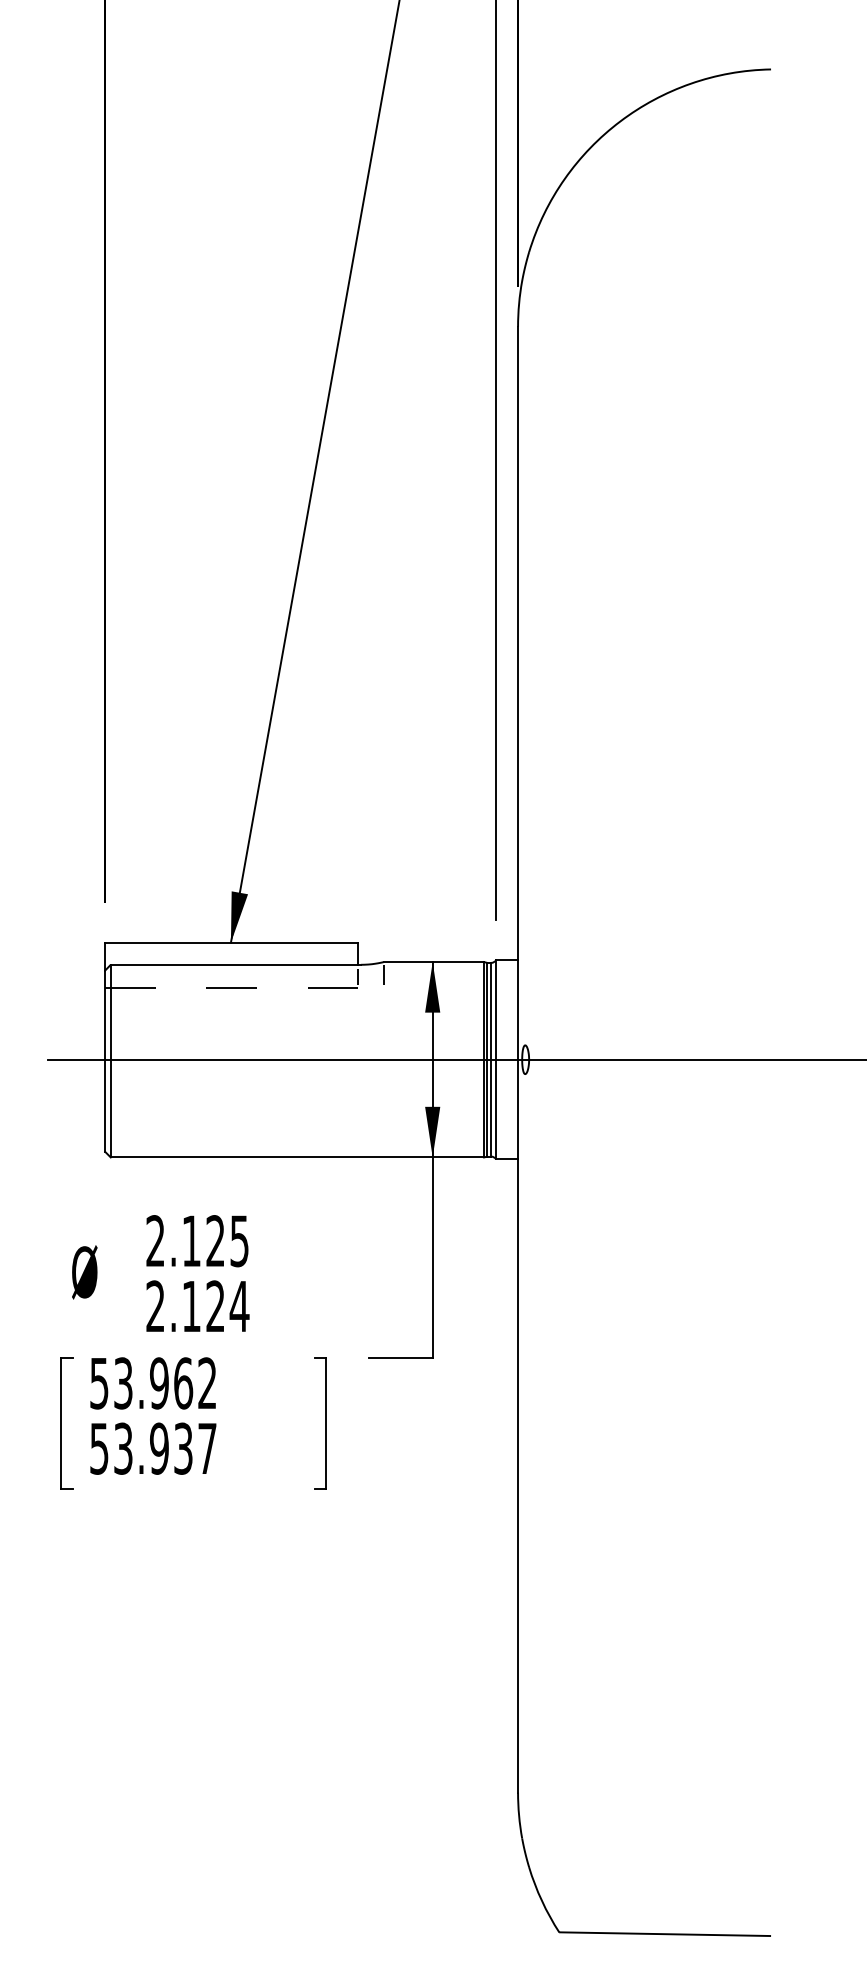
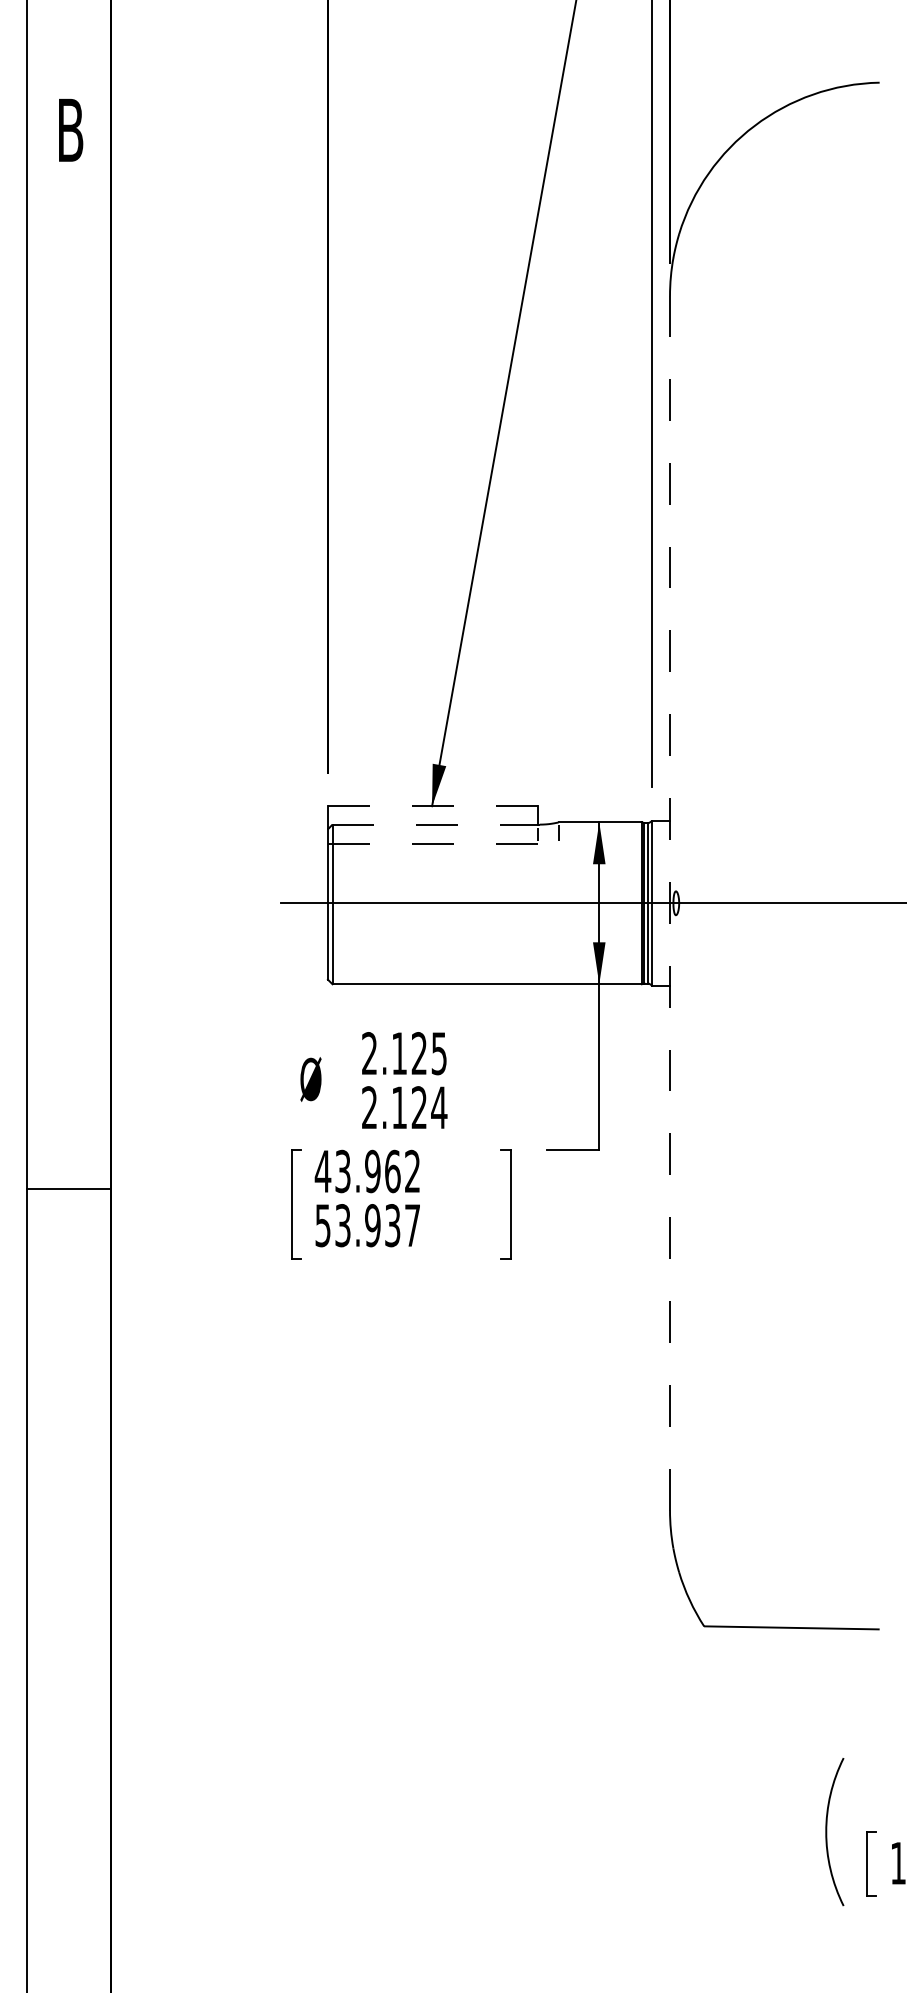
line: (231, 942) -> (432, 806), solid -> dashed
line: (236, 964) -> (436, 824), solid -> dashed
line: (518, 1058) -> (670, 902), solid -> dashed
text: (98, 1383) -> (322, 1171), 53.962 -> 43.962

